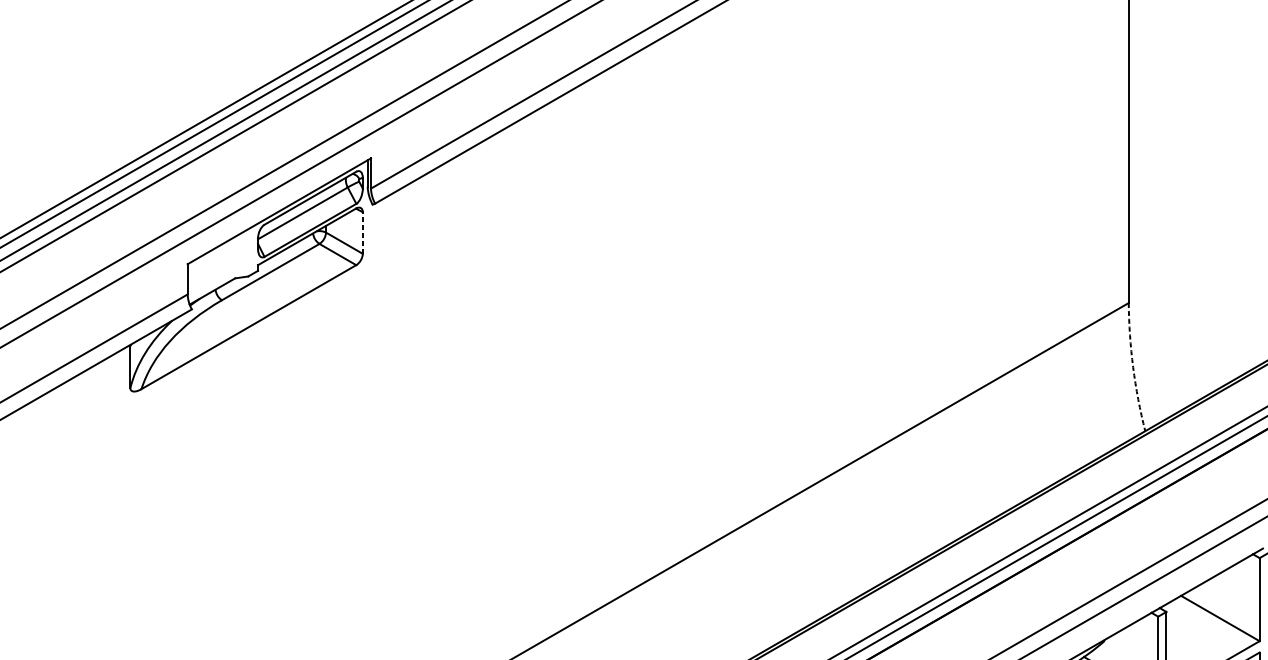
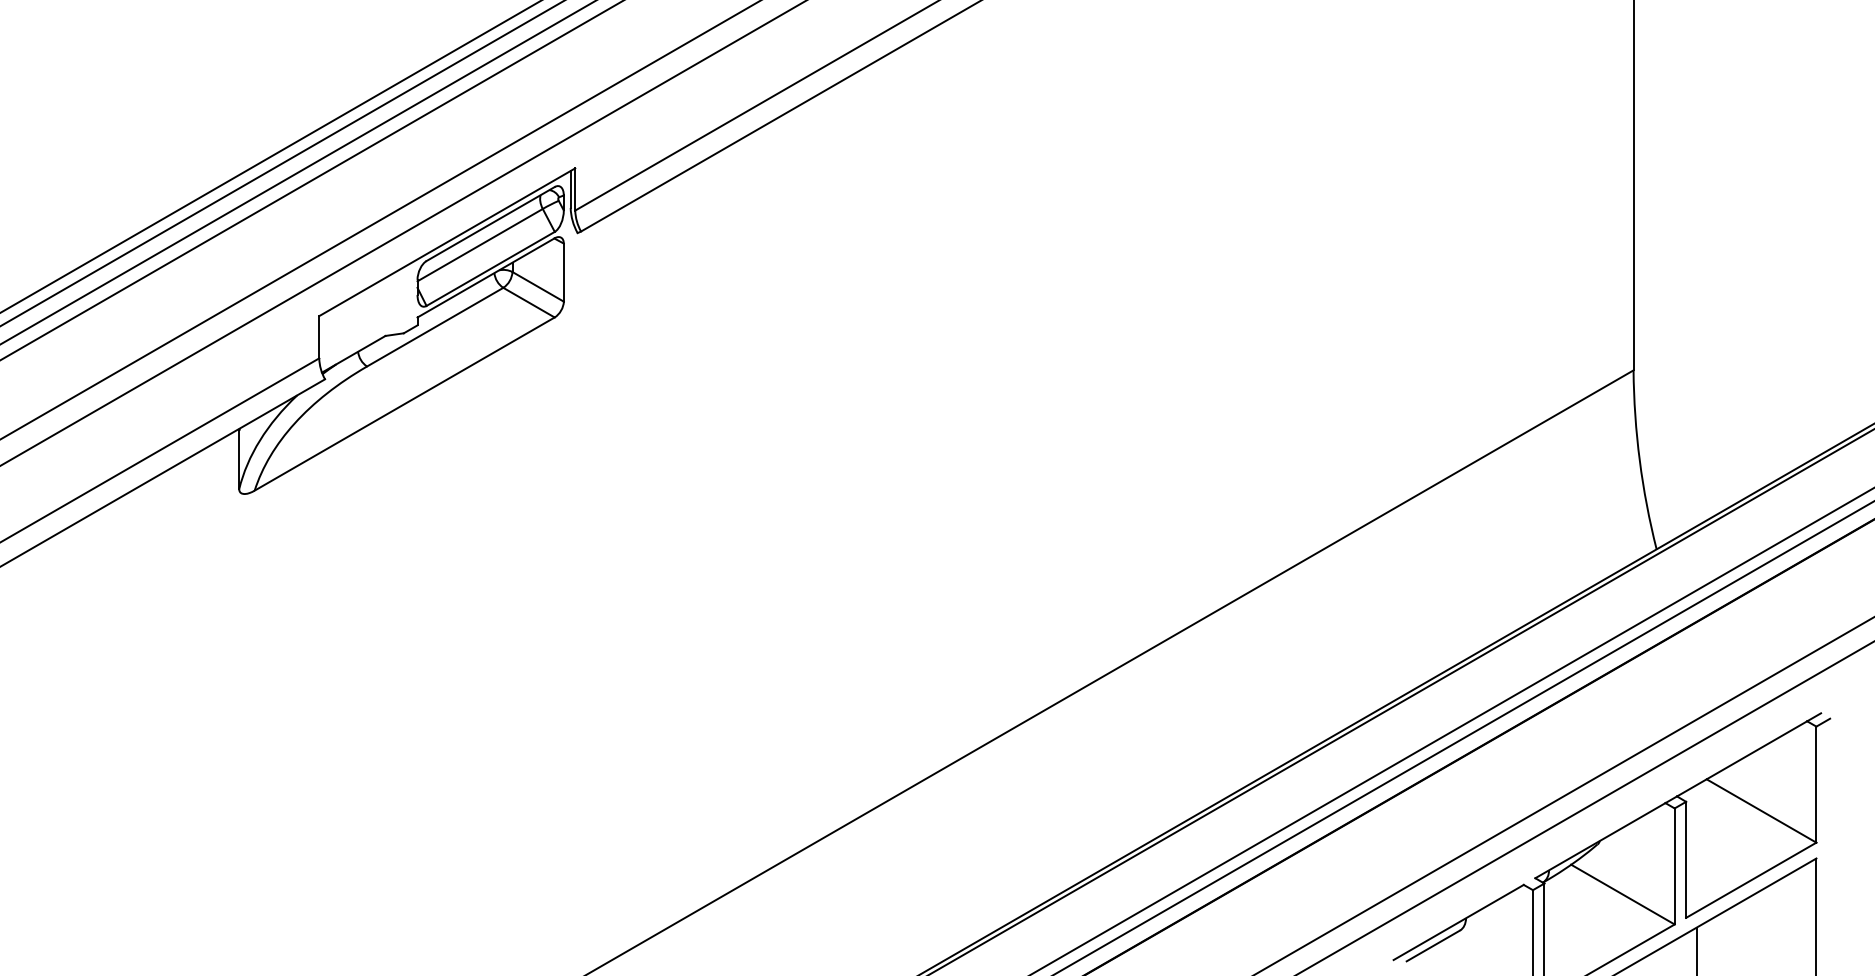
line: (362, 232) -> (563, 272), dashed -> solid
arc: (1133, 367) -> (1639, 460), dashed -> solid

